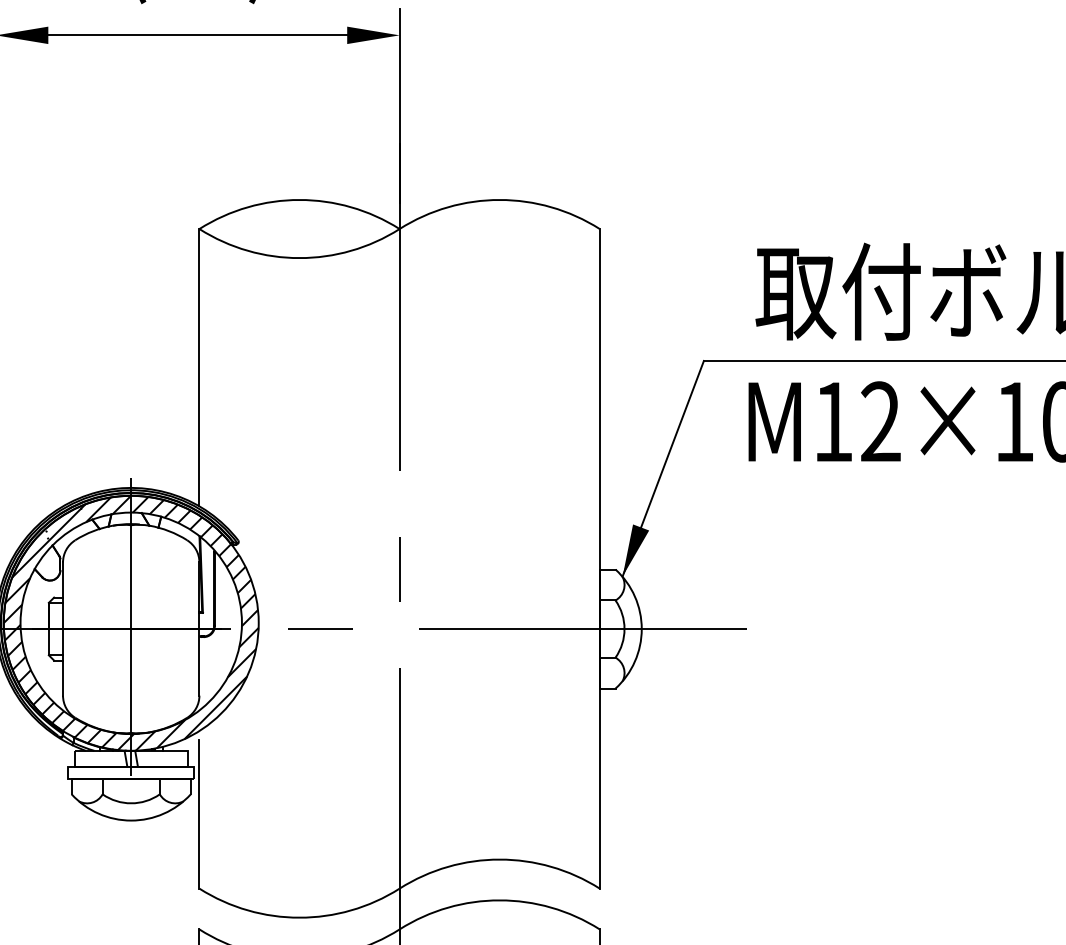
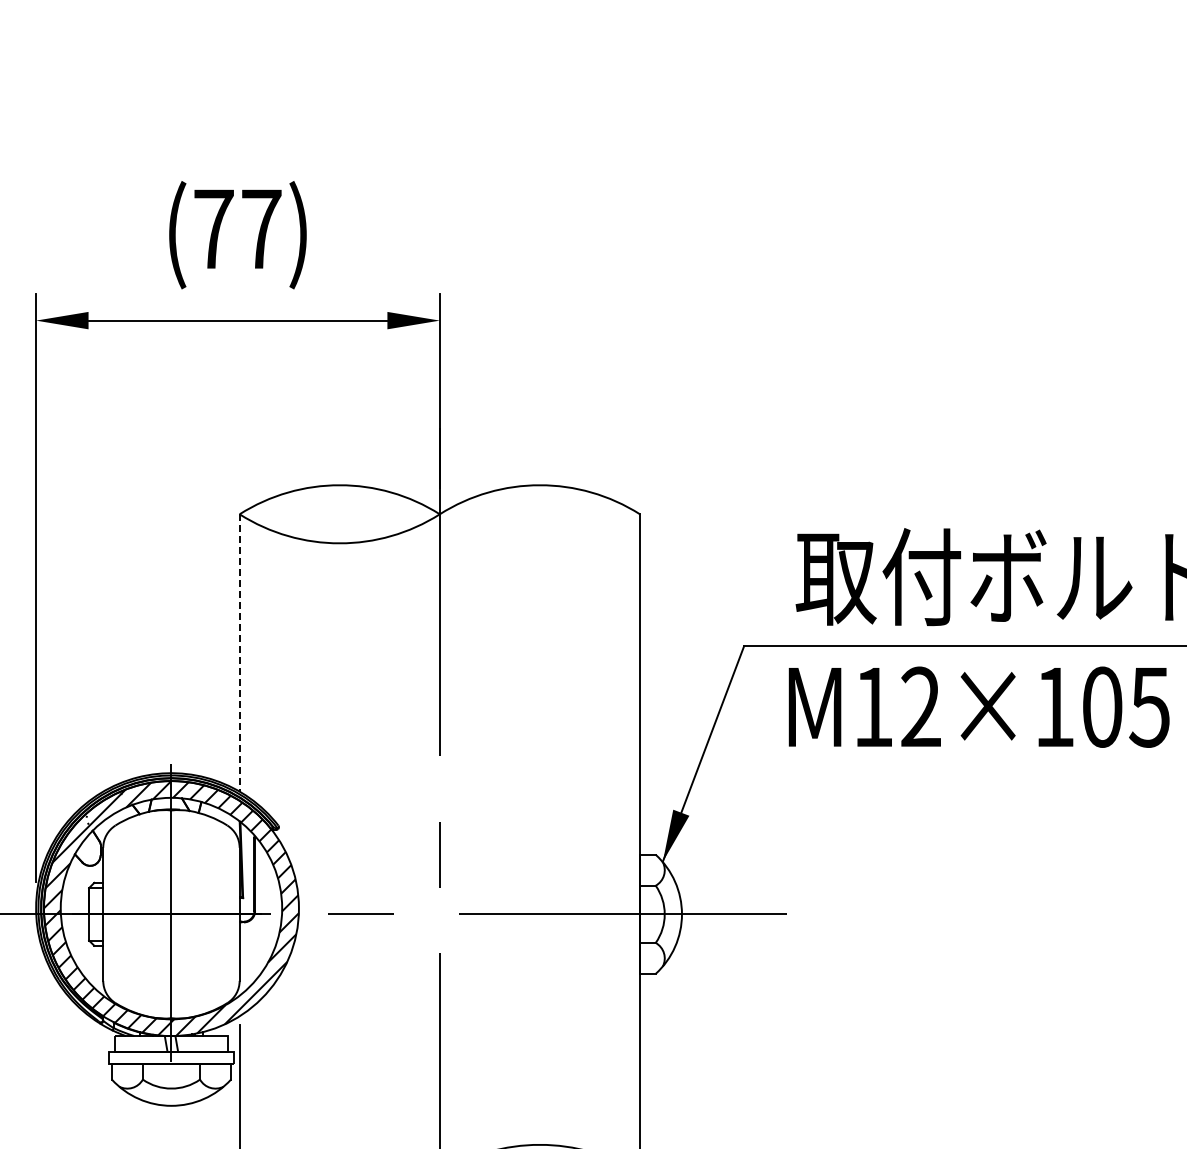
line: (199, 367) -> (239, 652), solid -> dashed

